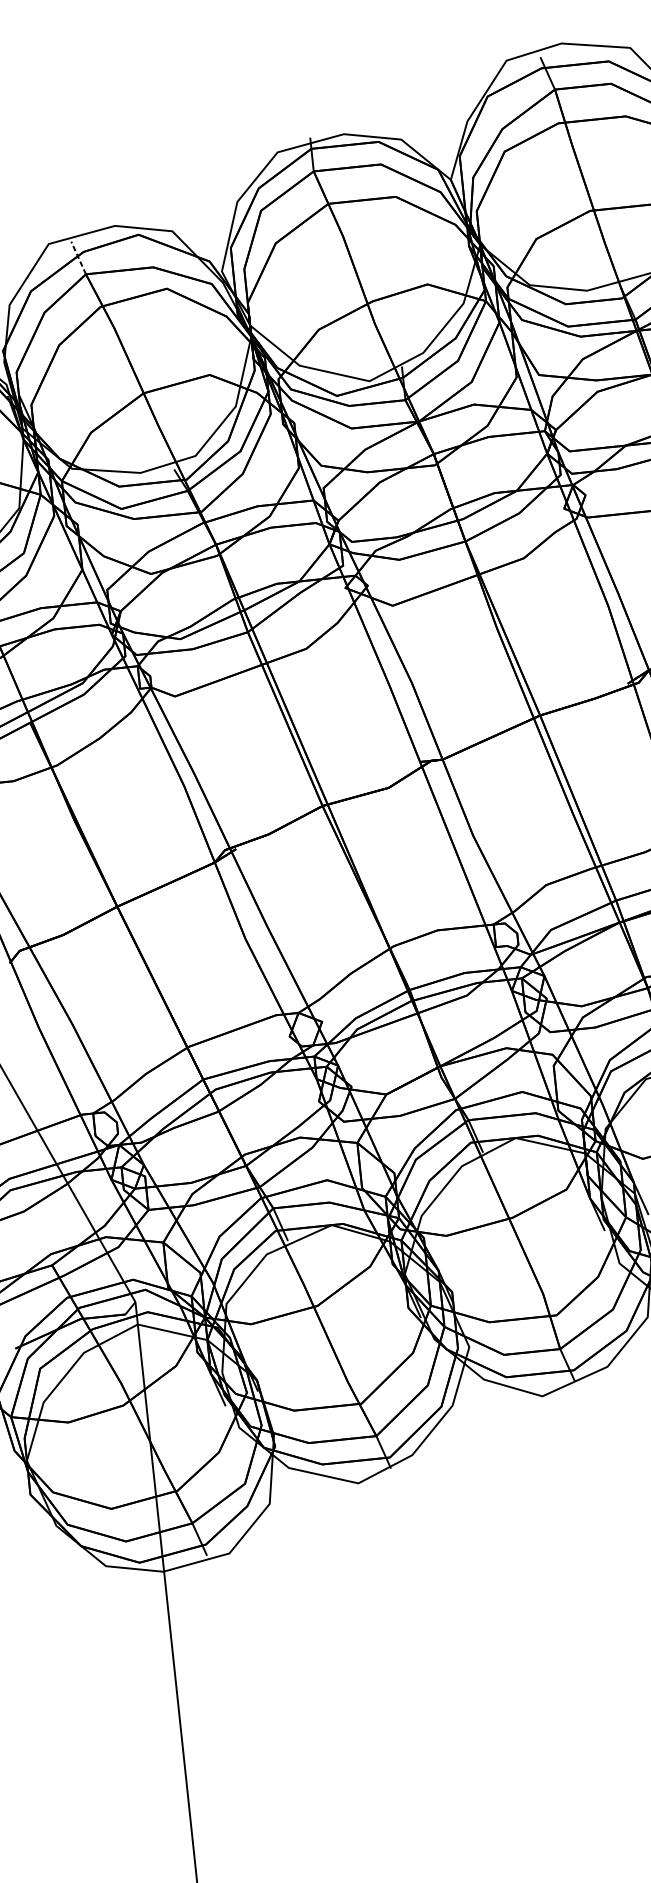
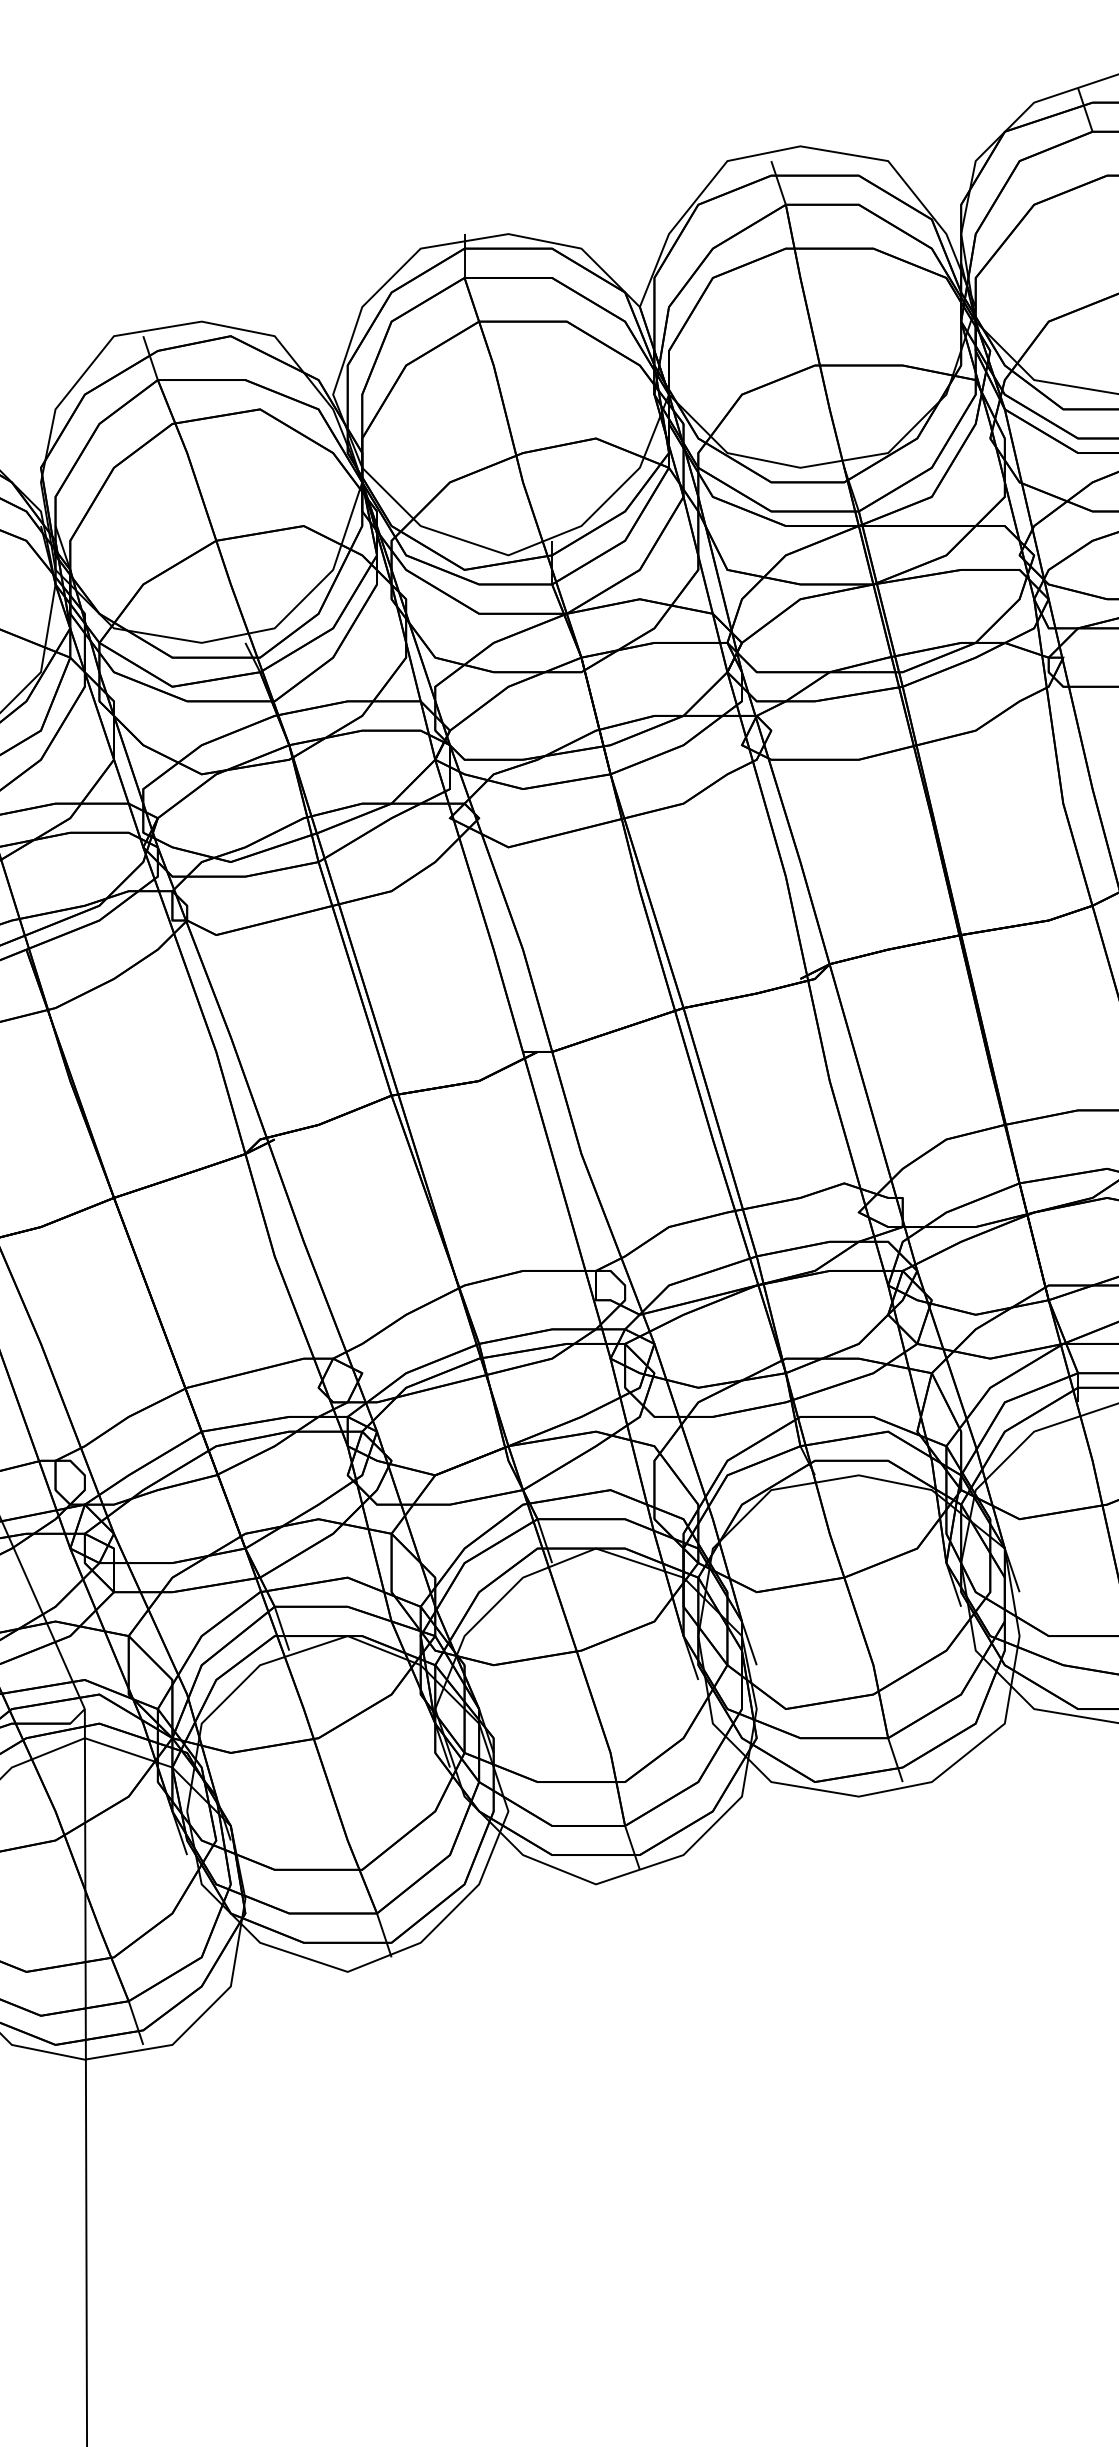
line: (78, 257) -> (150, 357), dashed -> solid

